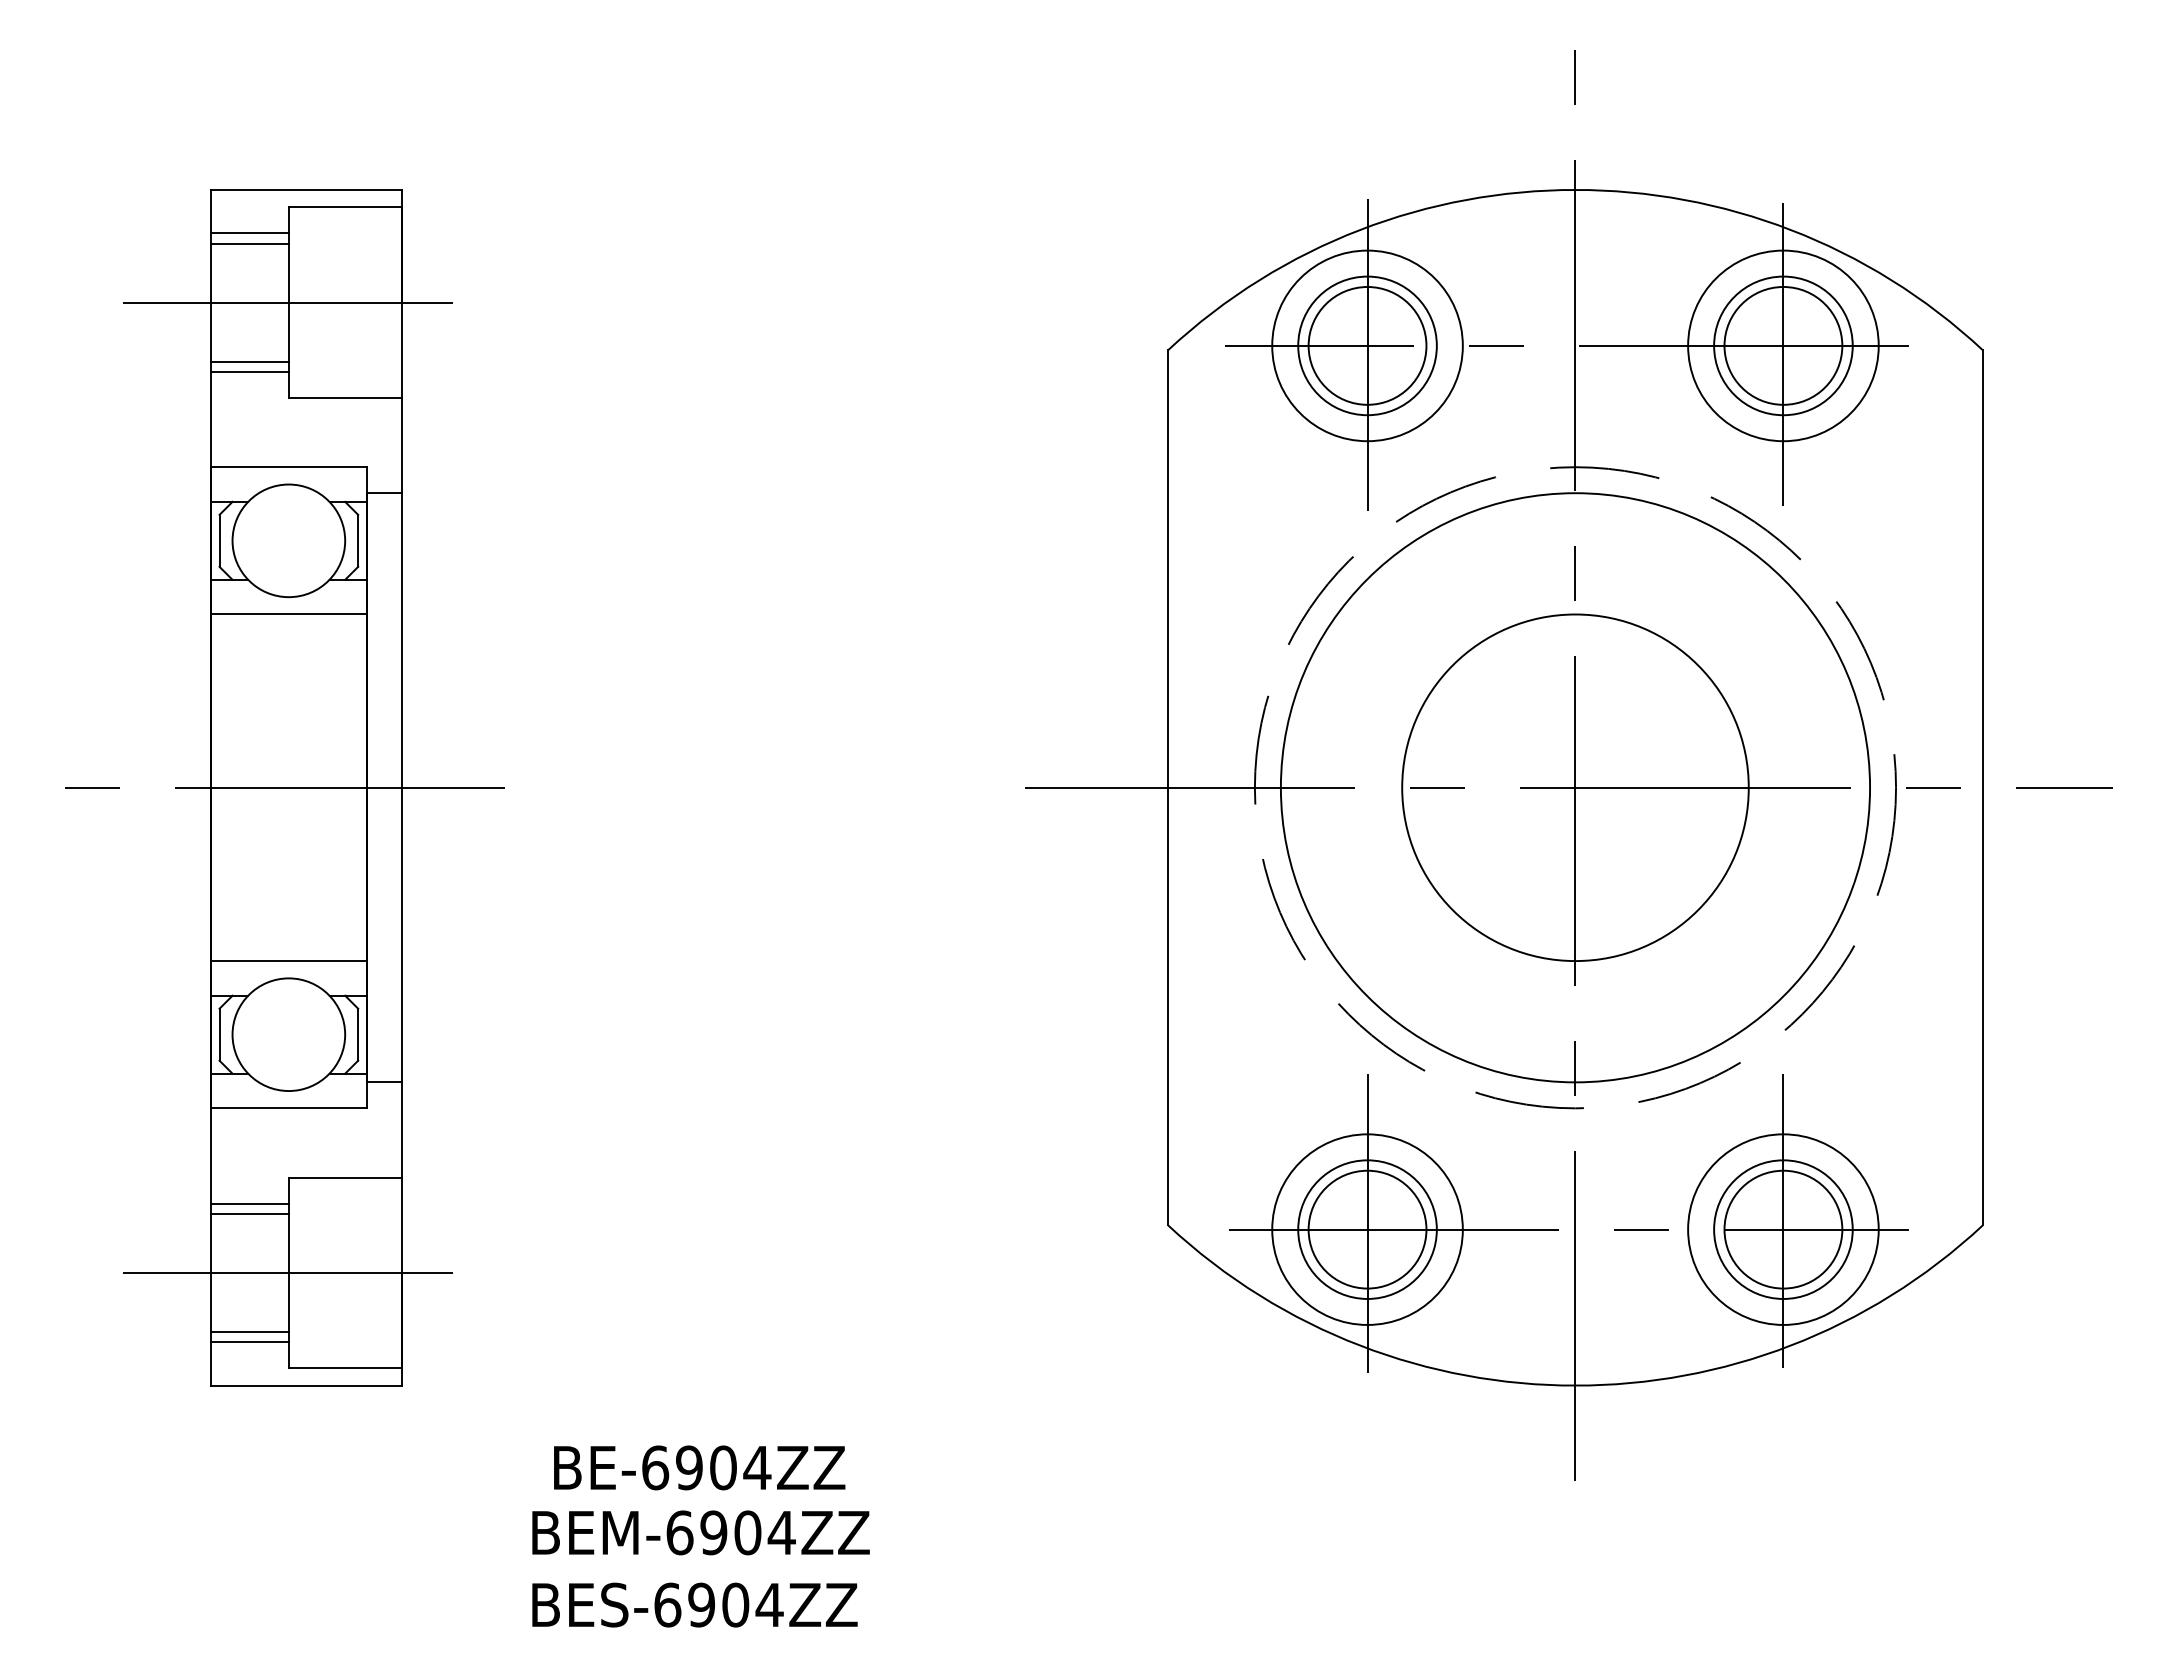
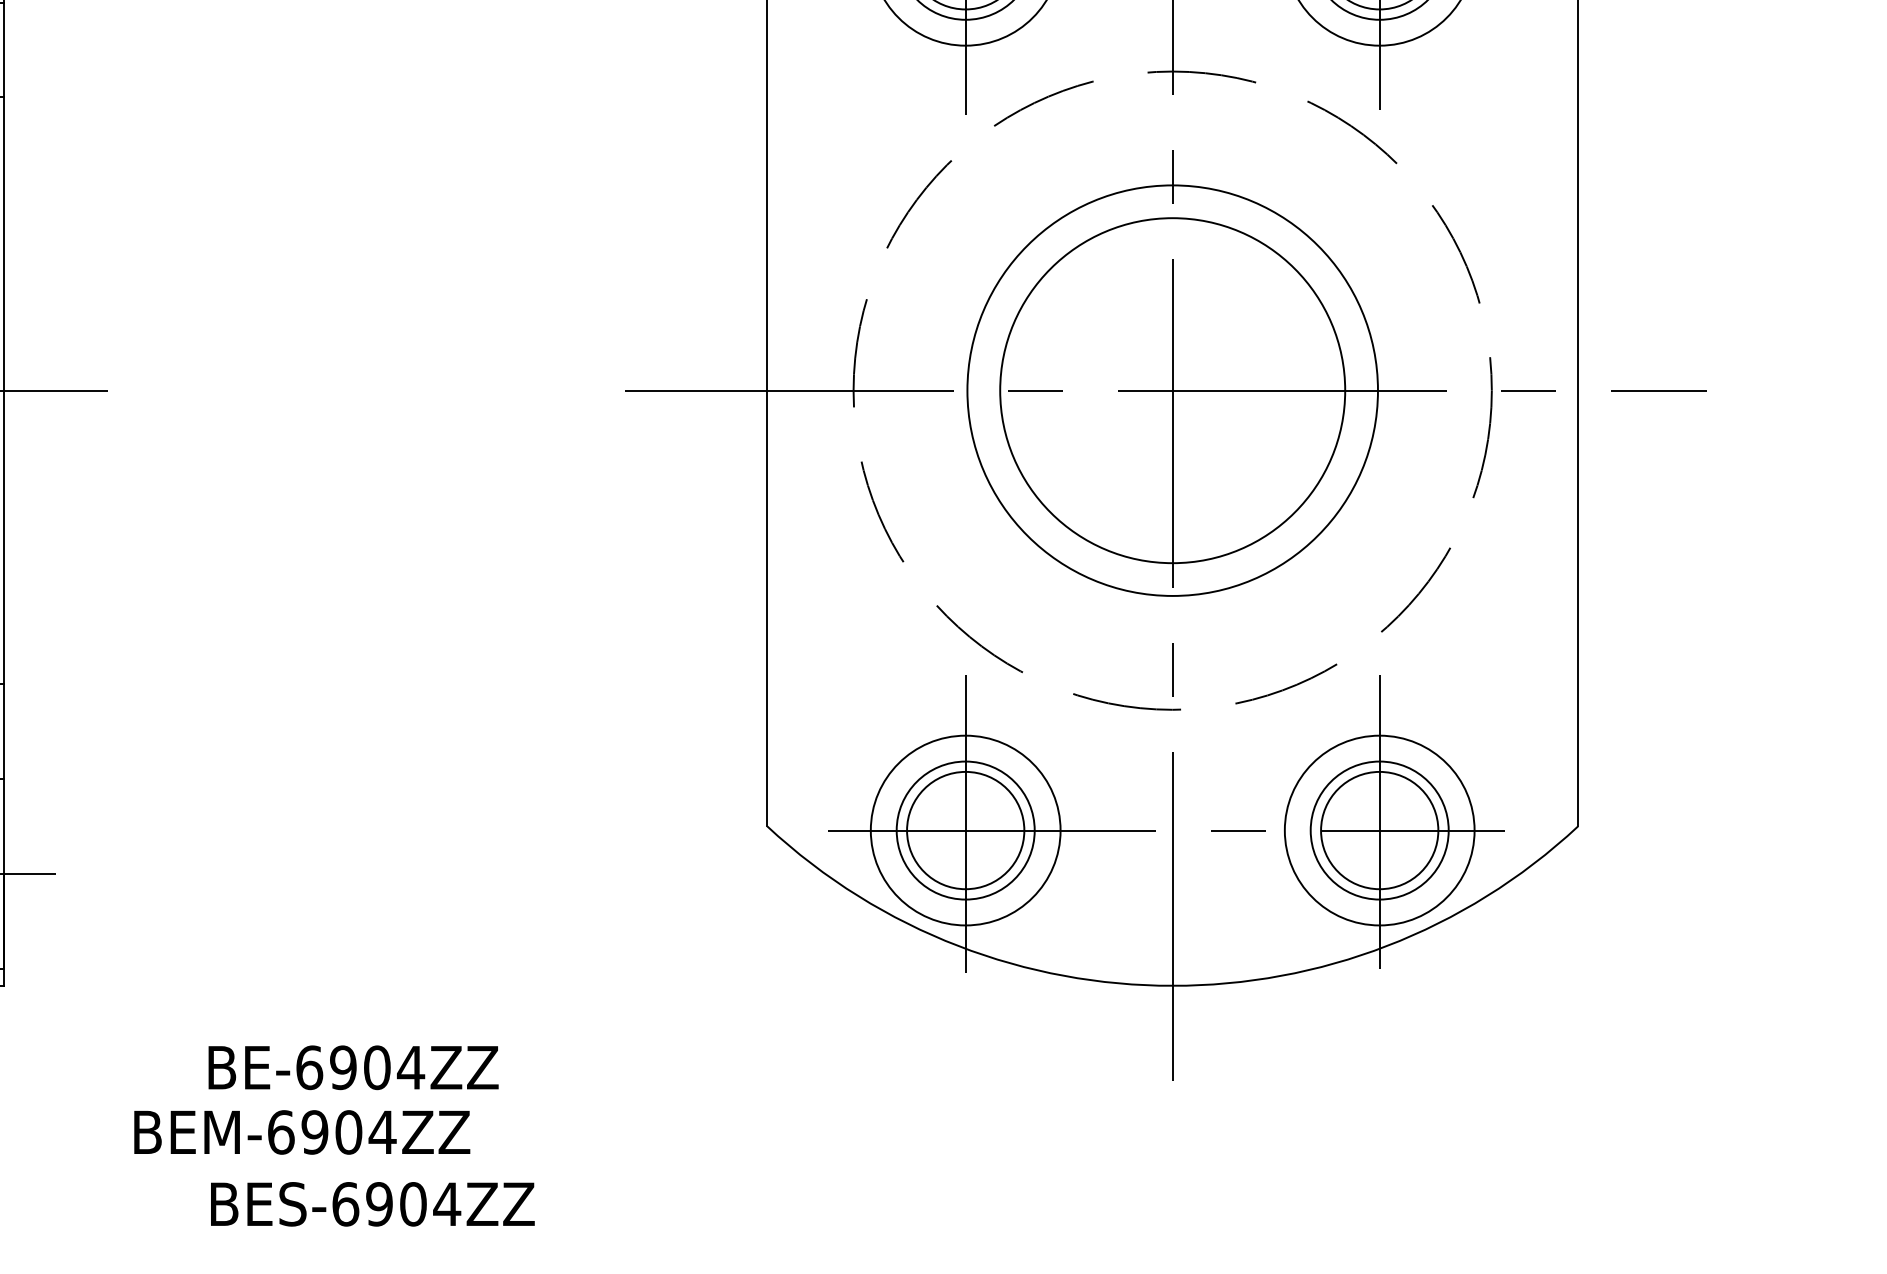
circle: (1575, 787) -> (1172, 390), size x0.7
text: (699, 1467) -> (353, 1067), moved
text: (694, 1604) -> (372, 1203), moved

